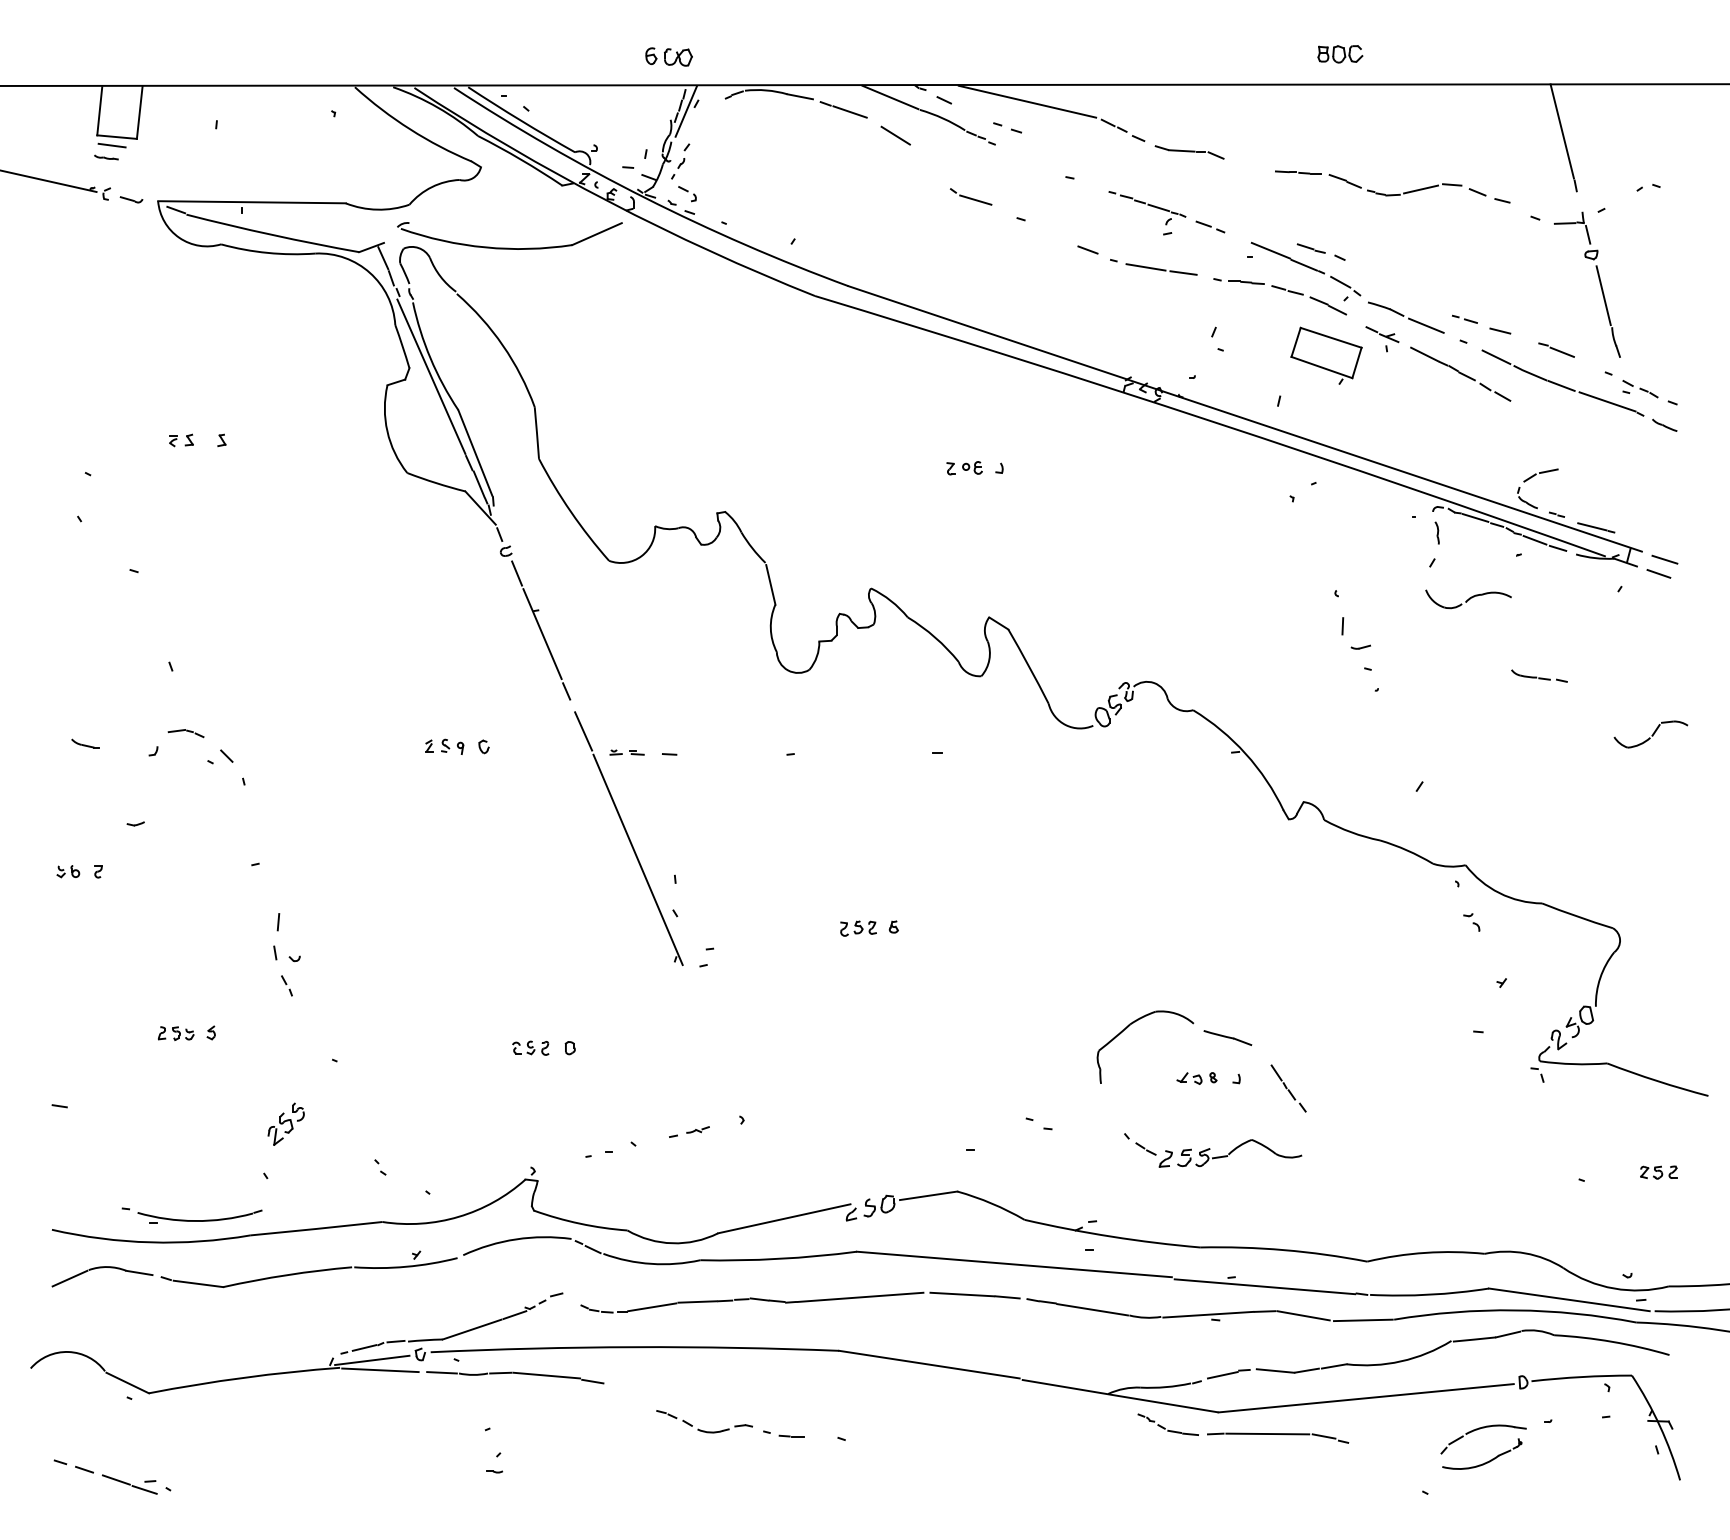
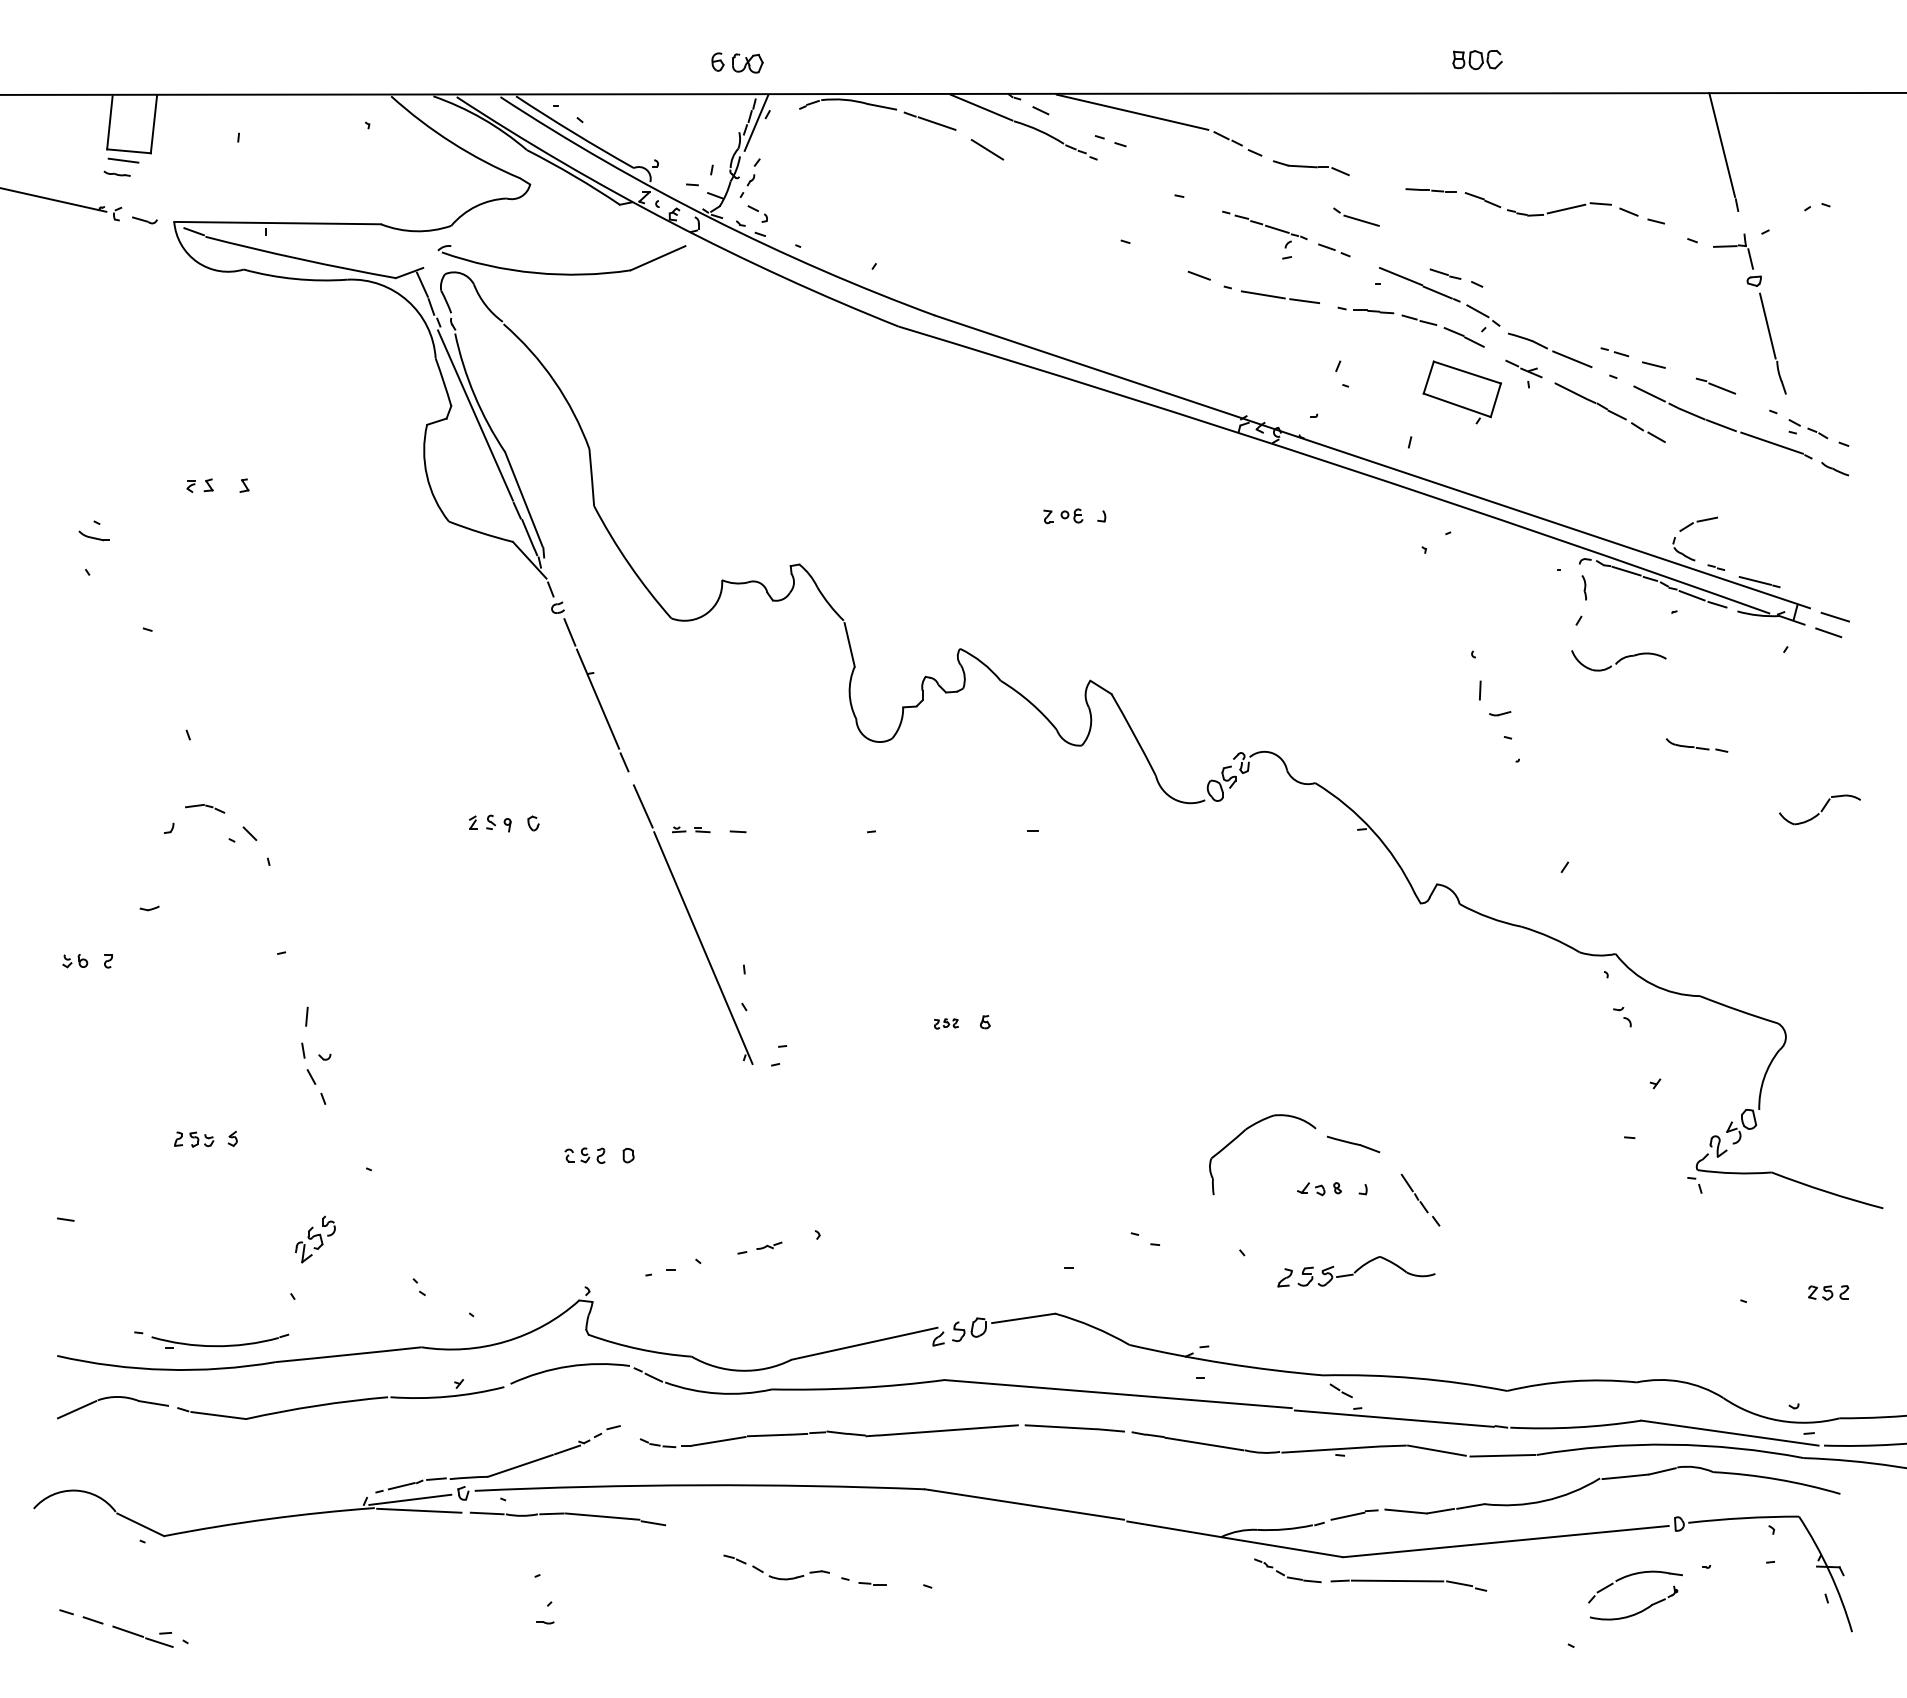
part: (971, 196) -> (1356, 216), moved
part: (84, 743) -> (93, 535), moved
part: (858, 928) -> (946, 1023), size x0.6
part: (286, 985) -> (315, 1086), size x1.6
line: (1145, 1148) -> (1340, 1390), moved

